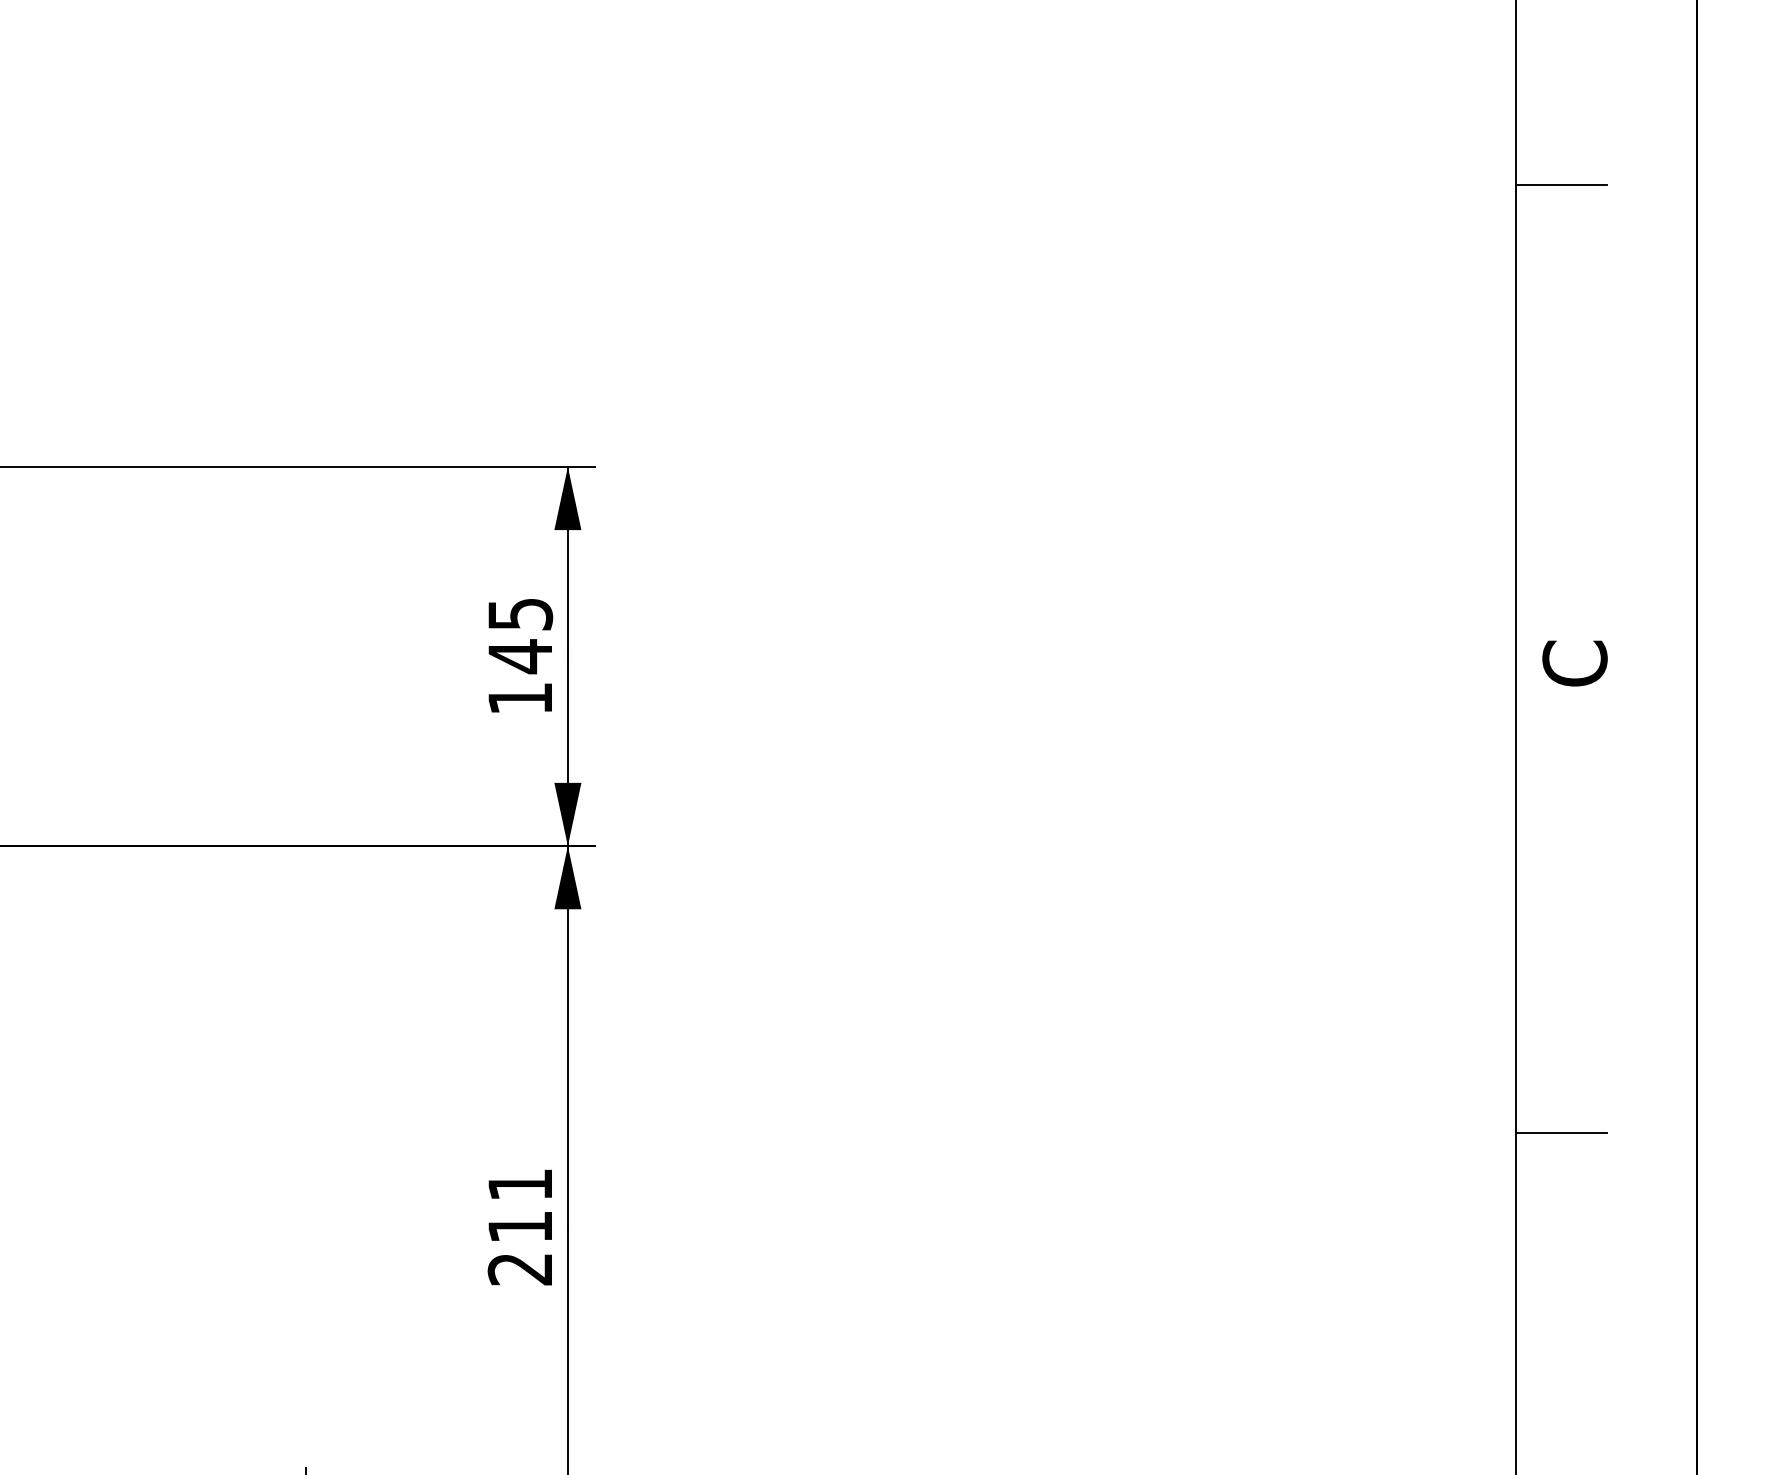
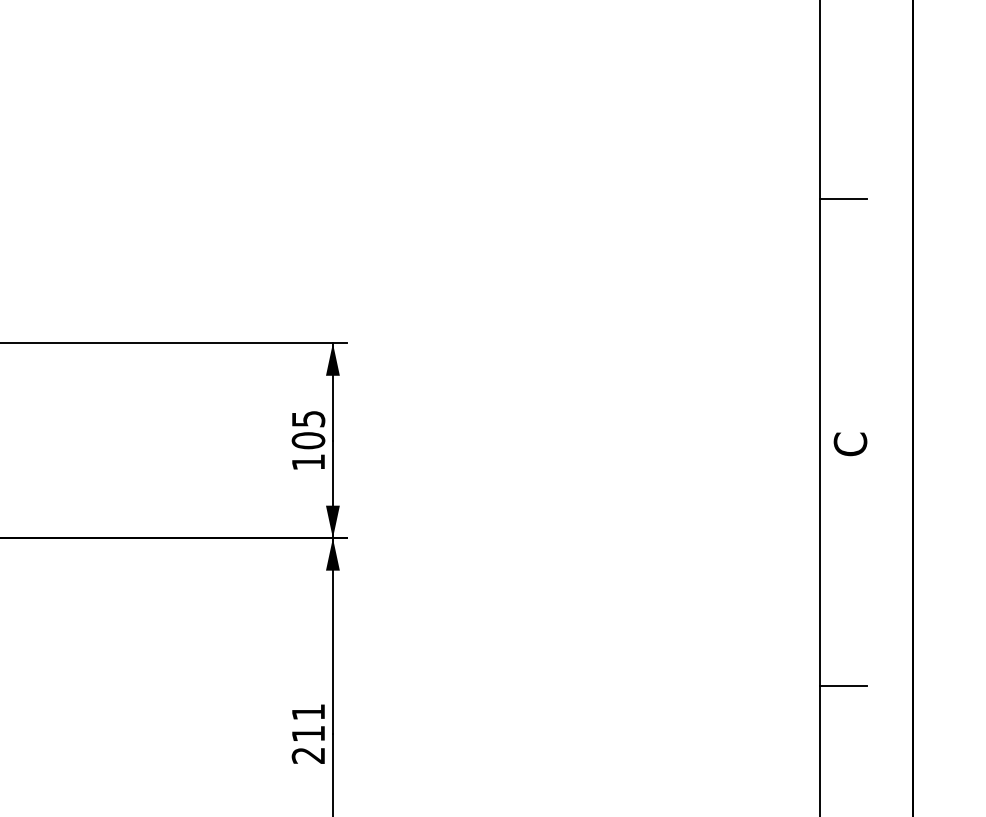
text: (520, 656) -> (308, 440), 145 -> 105

